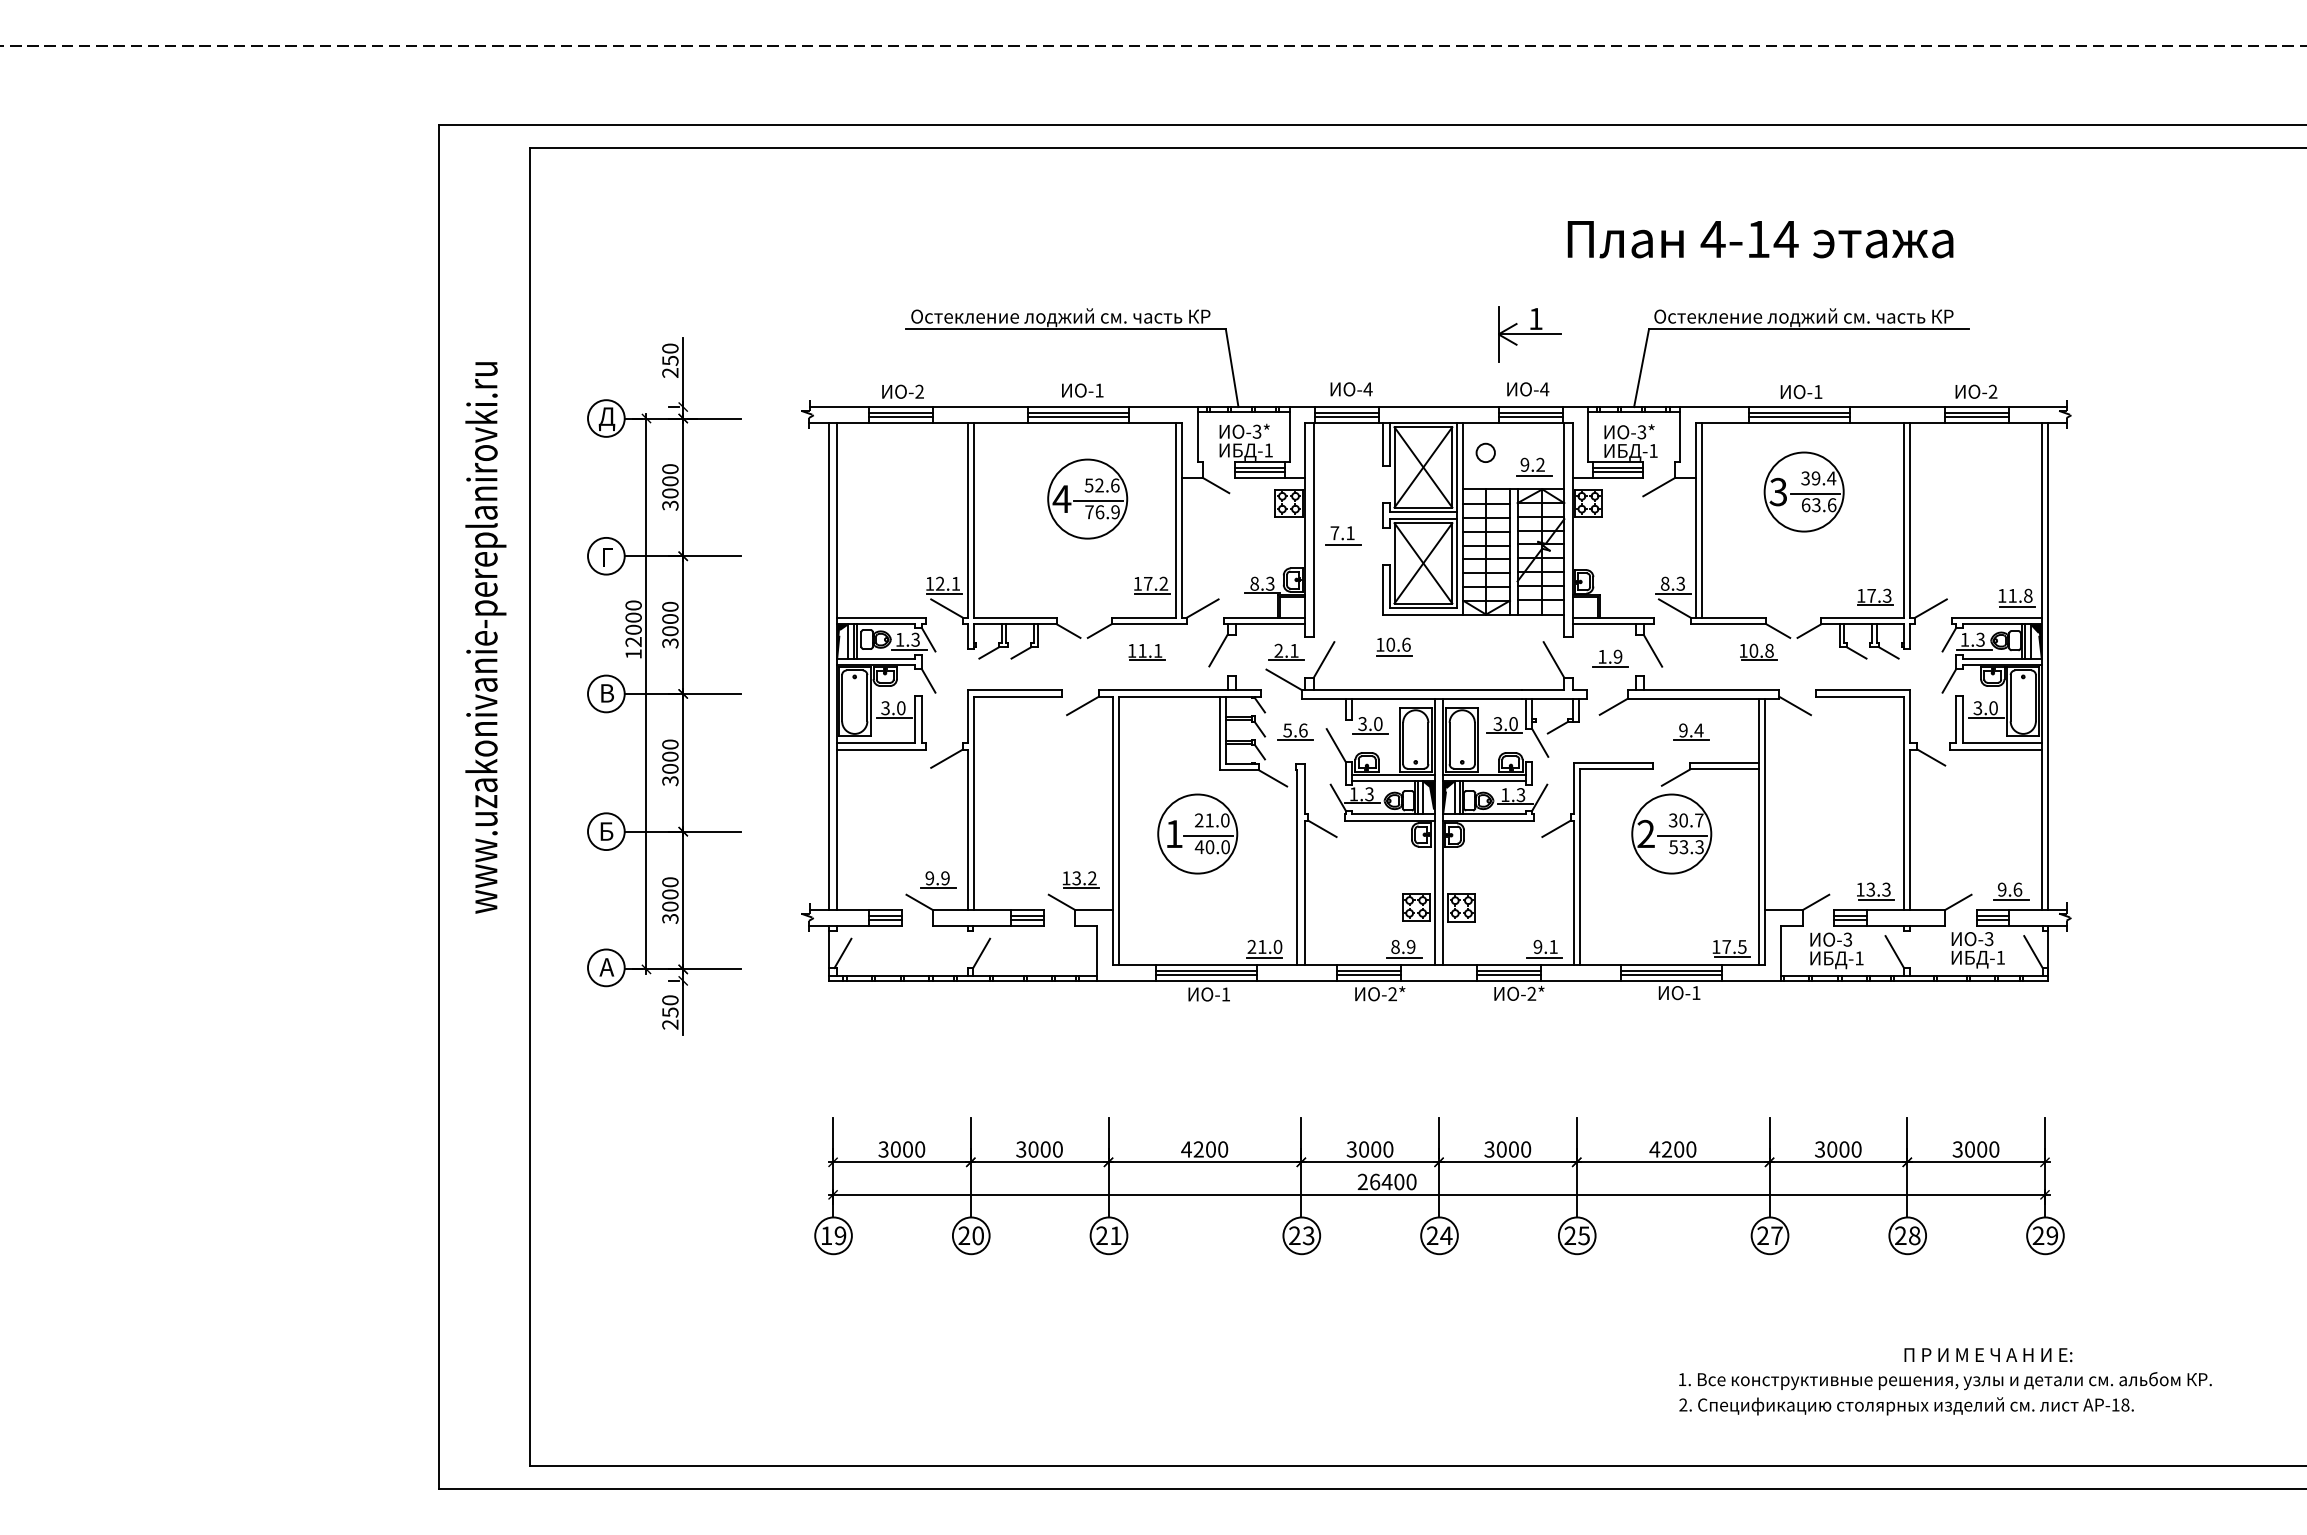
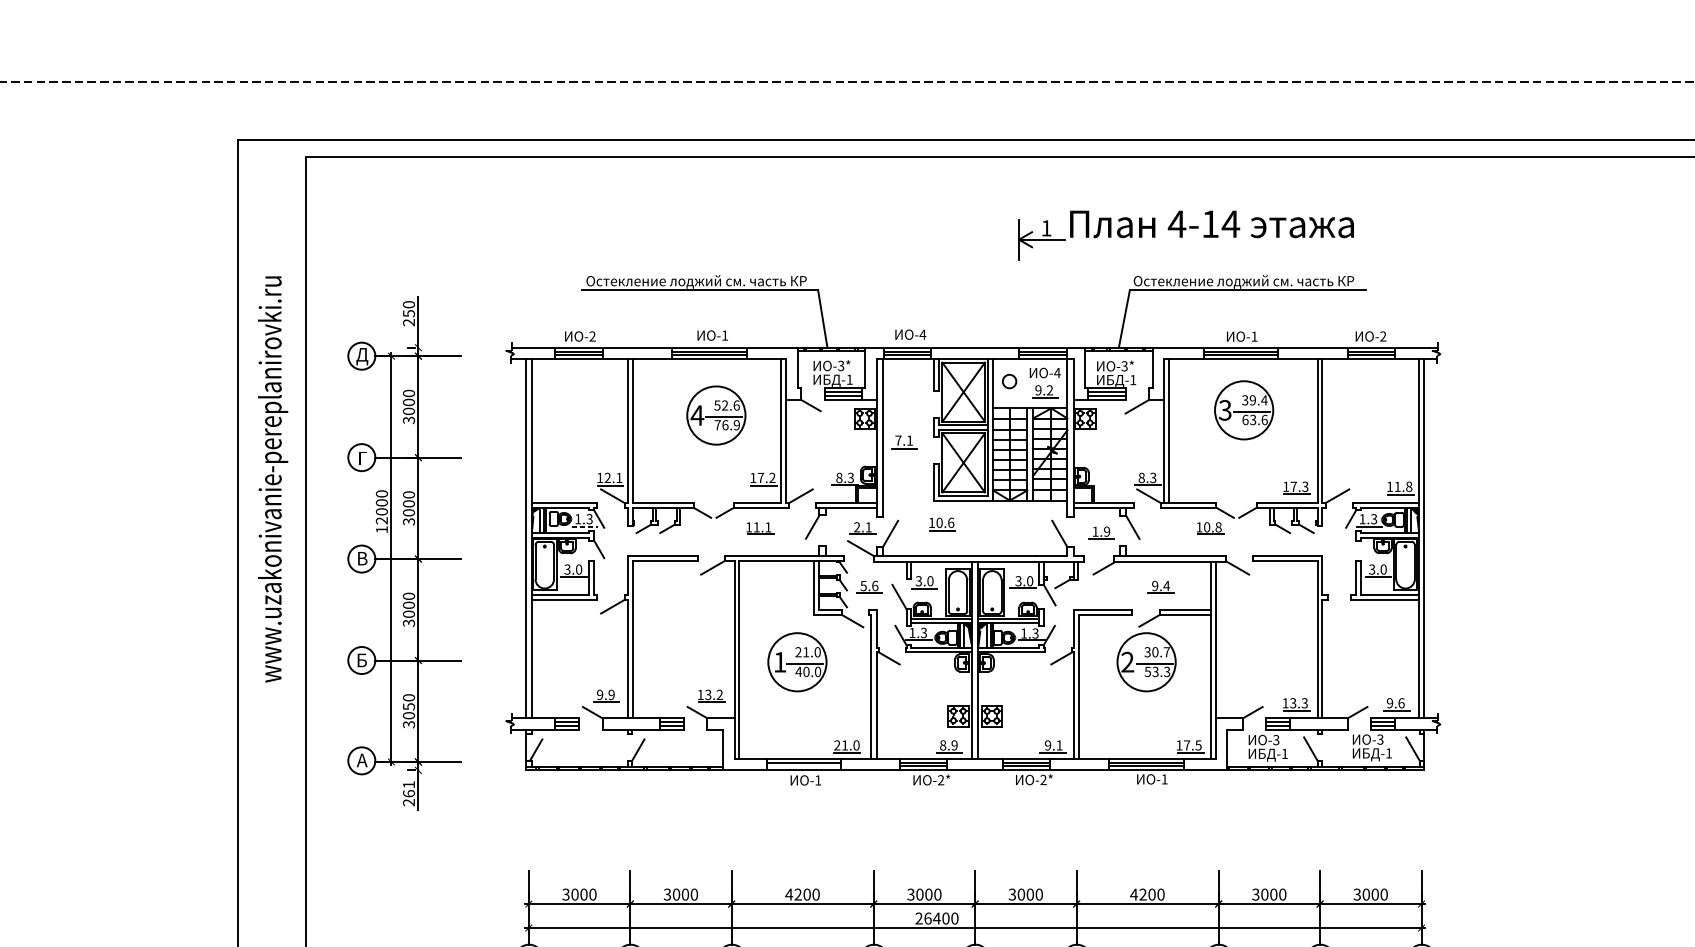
part: (1529, 334) -> (1041, 239), moved
text: (1528, 389) -> (1045, 373), moved
text: (485, 637) -> (272, 479), moved
line: (909, 650) -> (585, 527), solid -> dashed
line: (1949, 680) -> (1351, 549), removed
line: (1931, 757) -> (1337, 605), removed
text: (670, 894) -> (409, 706), 3000 -> 3050
line: (1205, 975) -> (803, 766), removed
text: (670, 1006) -> (409, 789), 250 -> 261

